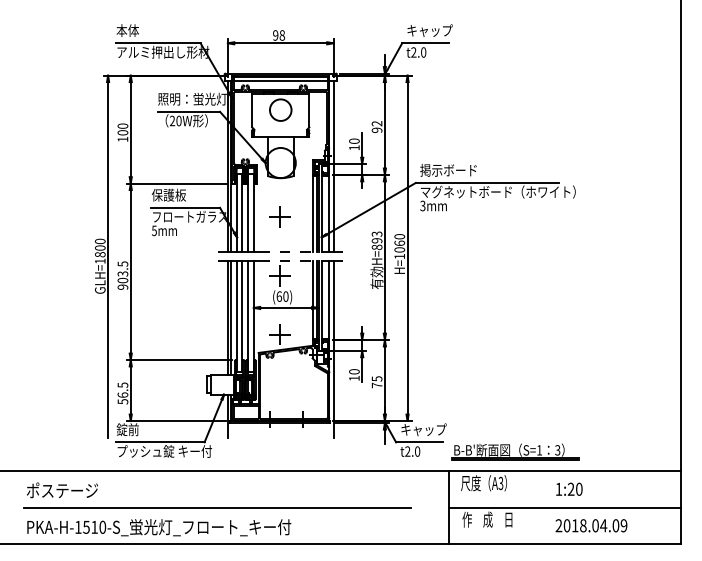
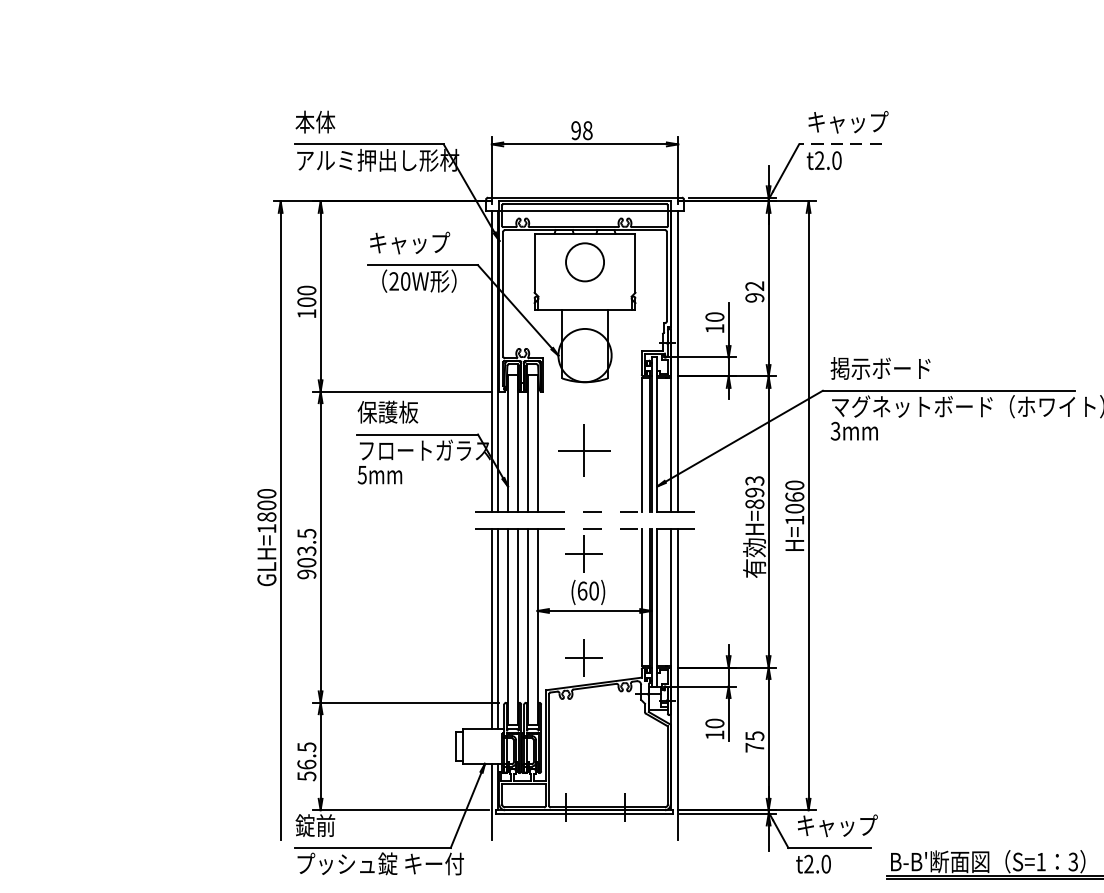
line: (425, 43) -> (840, 144), solid -> dashed
text: (192, 98) -> (429, 241), 照明：蛍光灯 -> キャップ
part: (279, 216) -> (582, 449), size x1.4

